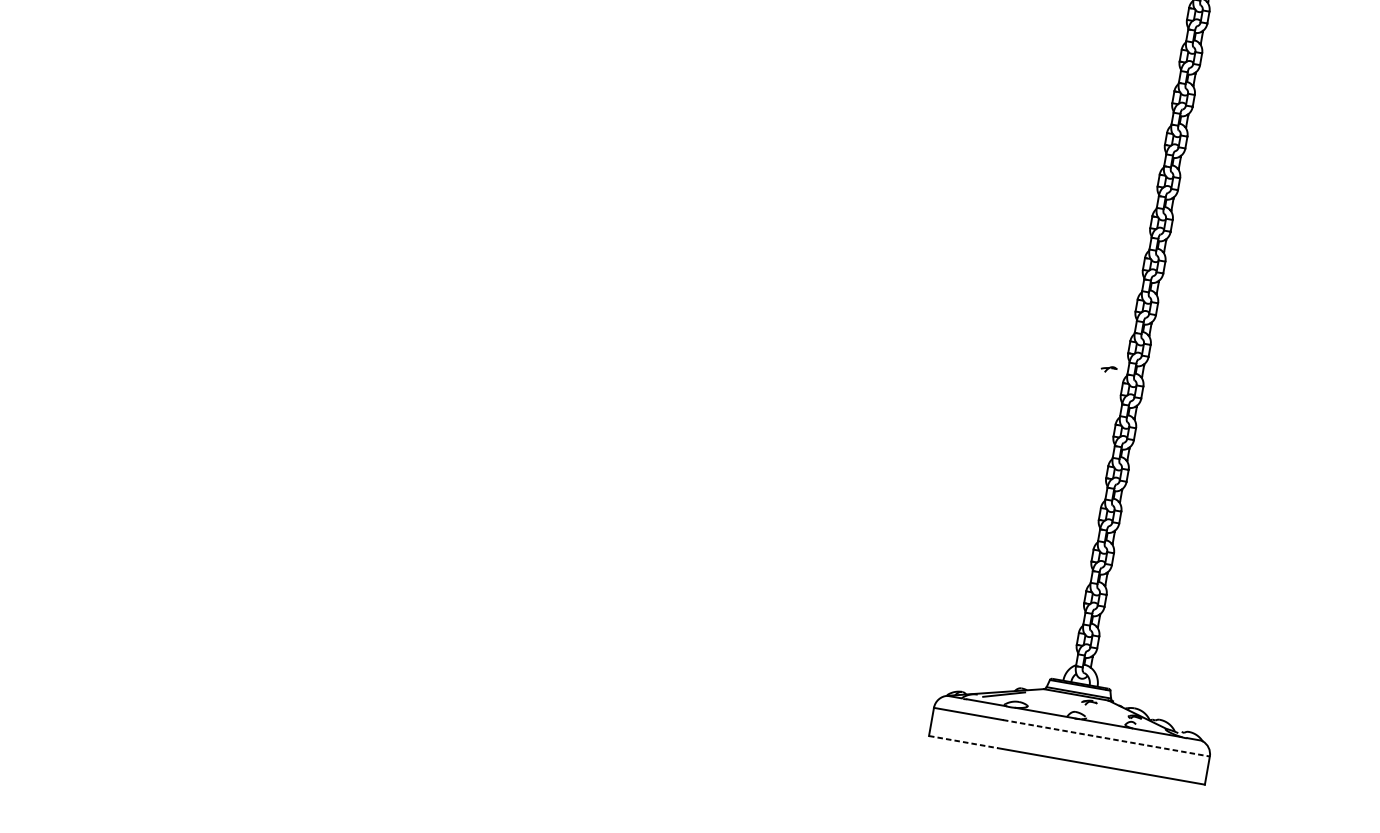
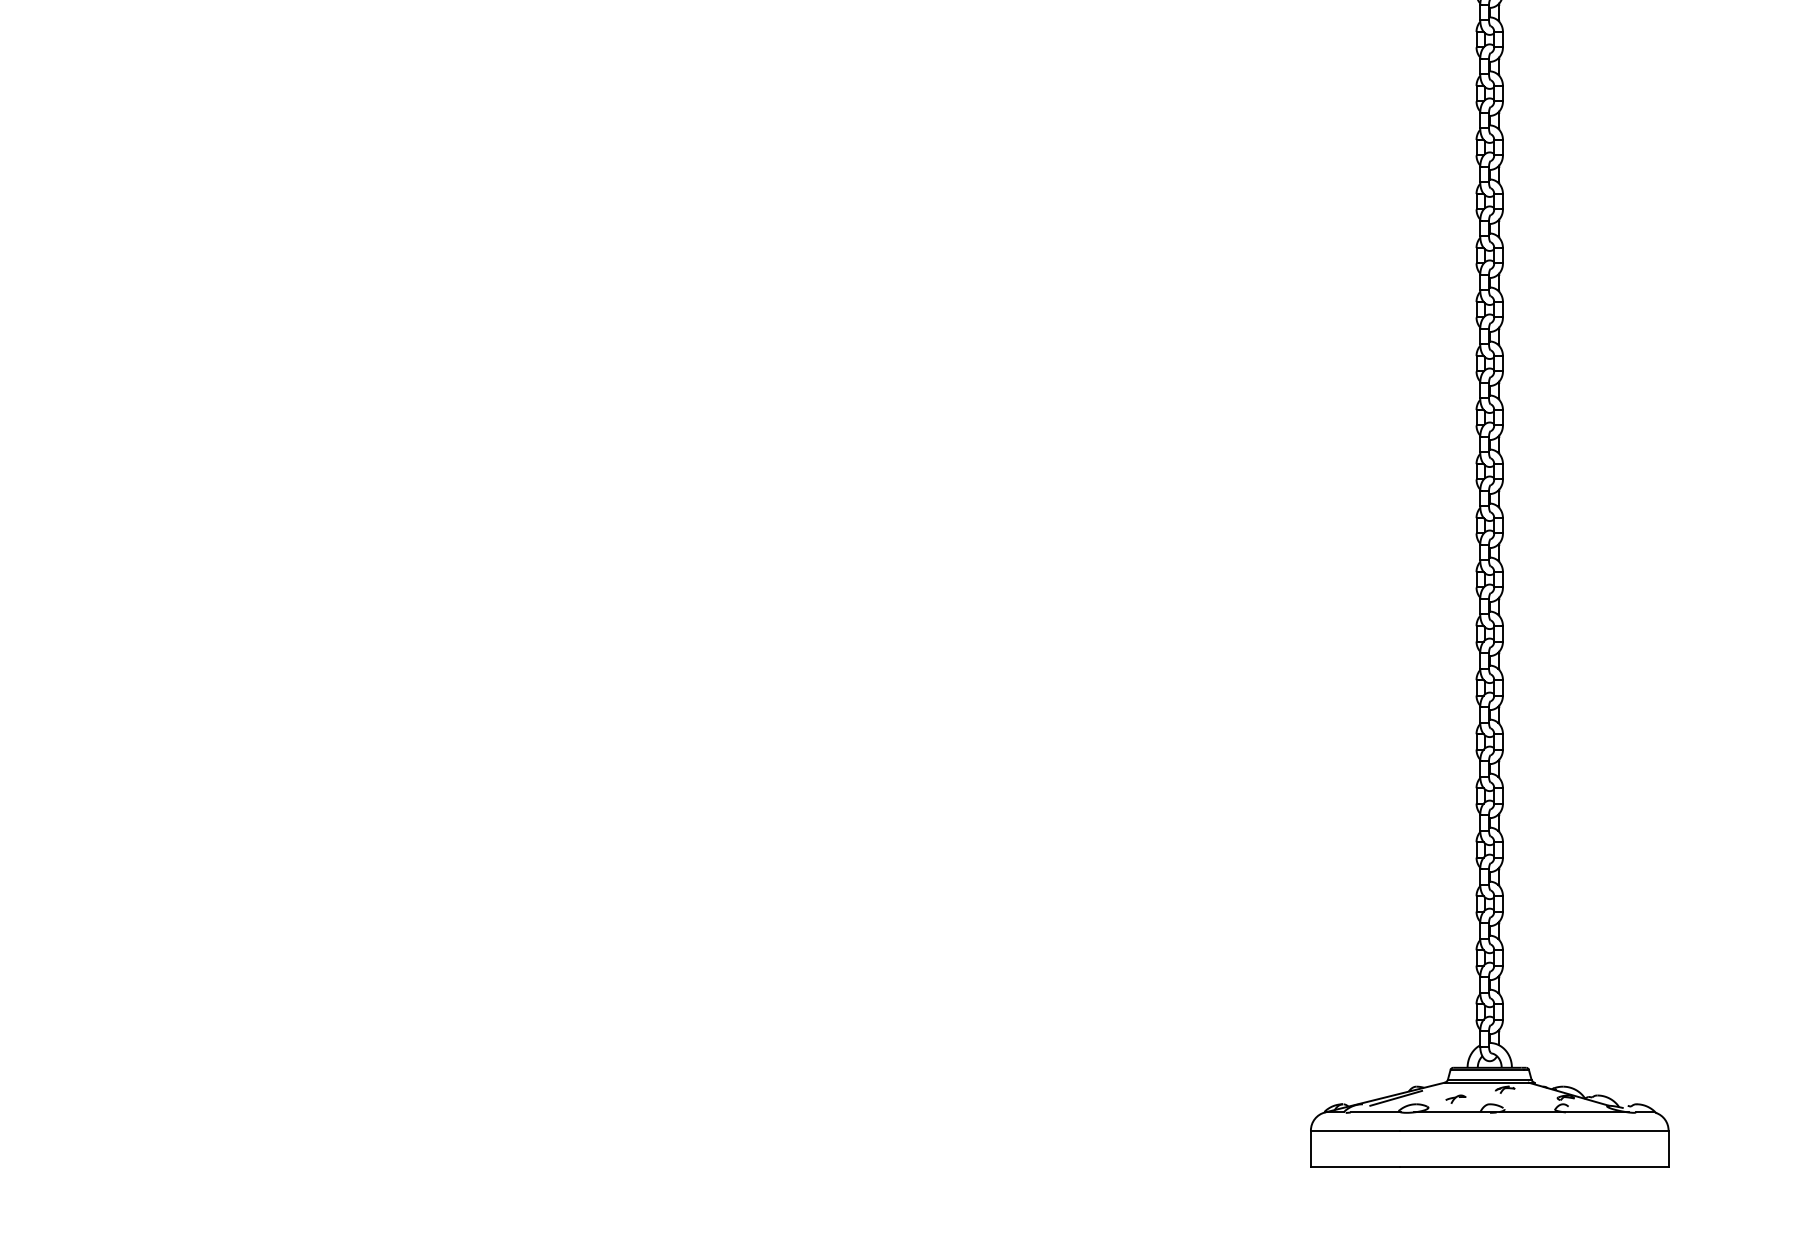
part: (1108, 368) -> (1455, 1098), moved
line: (1106, 738) -> (1534, 1130), dashed -> solid
line: (963, 742) -> (1355, 1167), dashed -> solid

